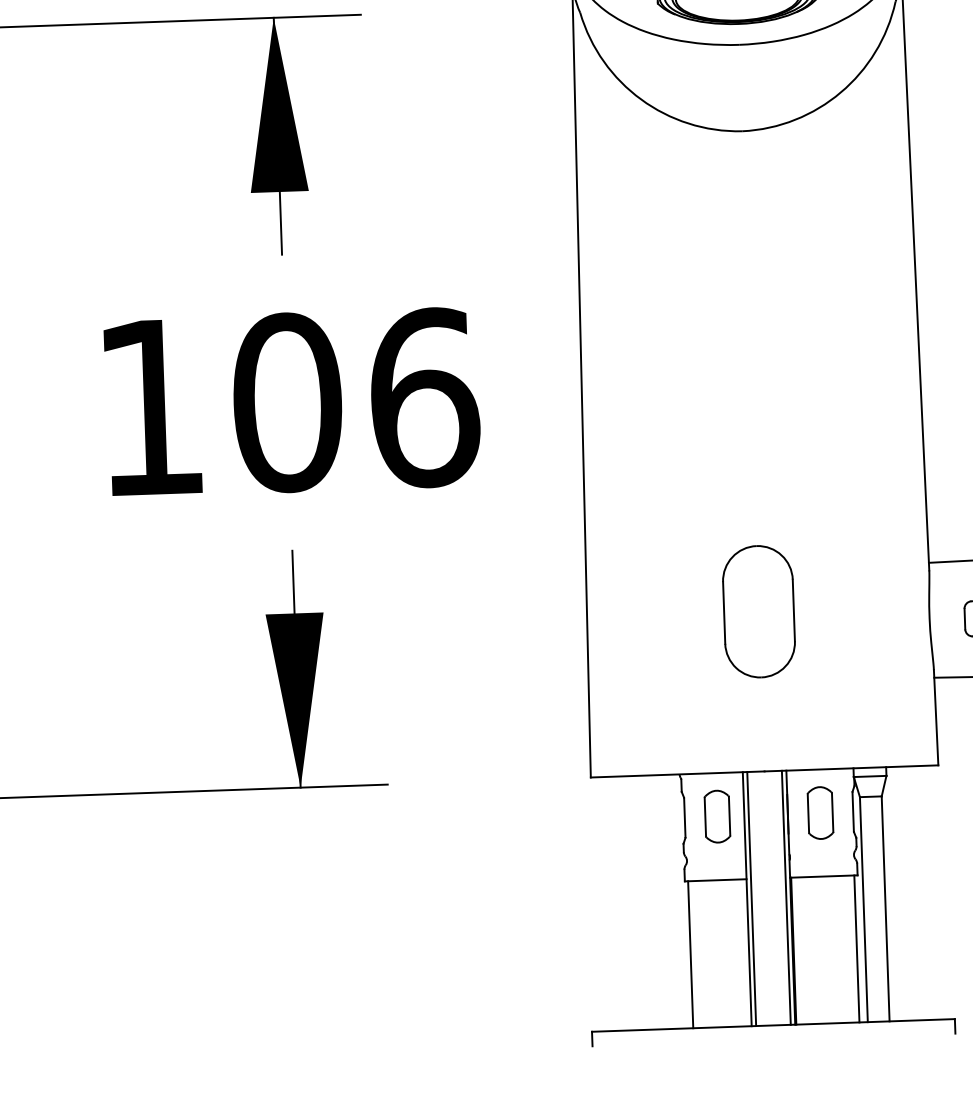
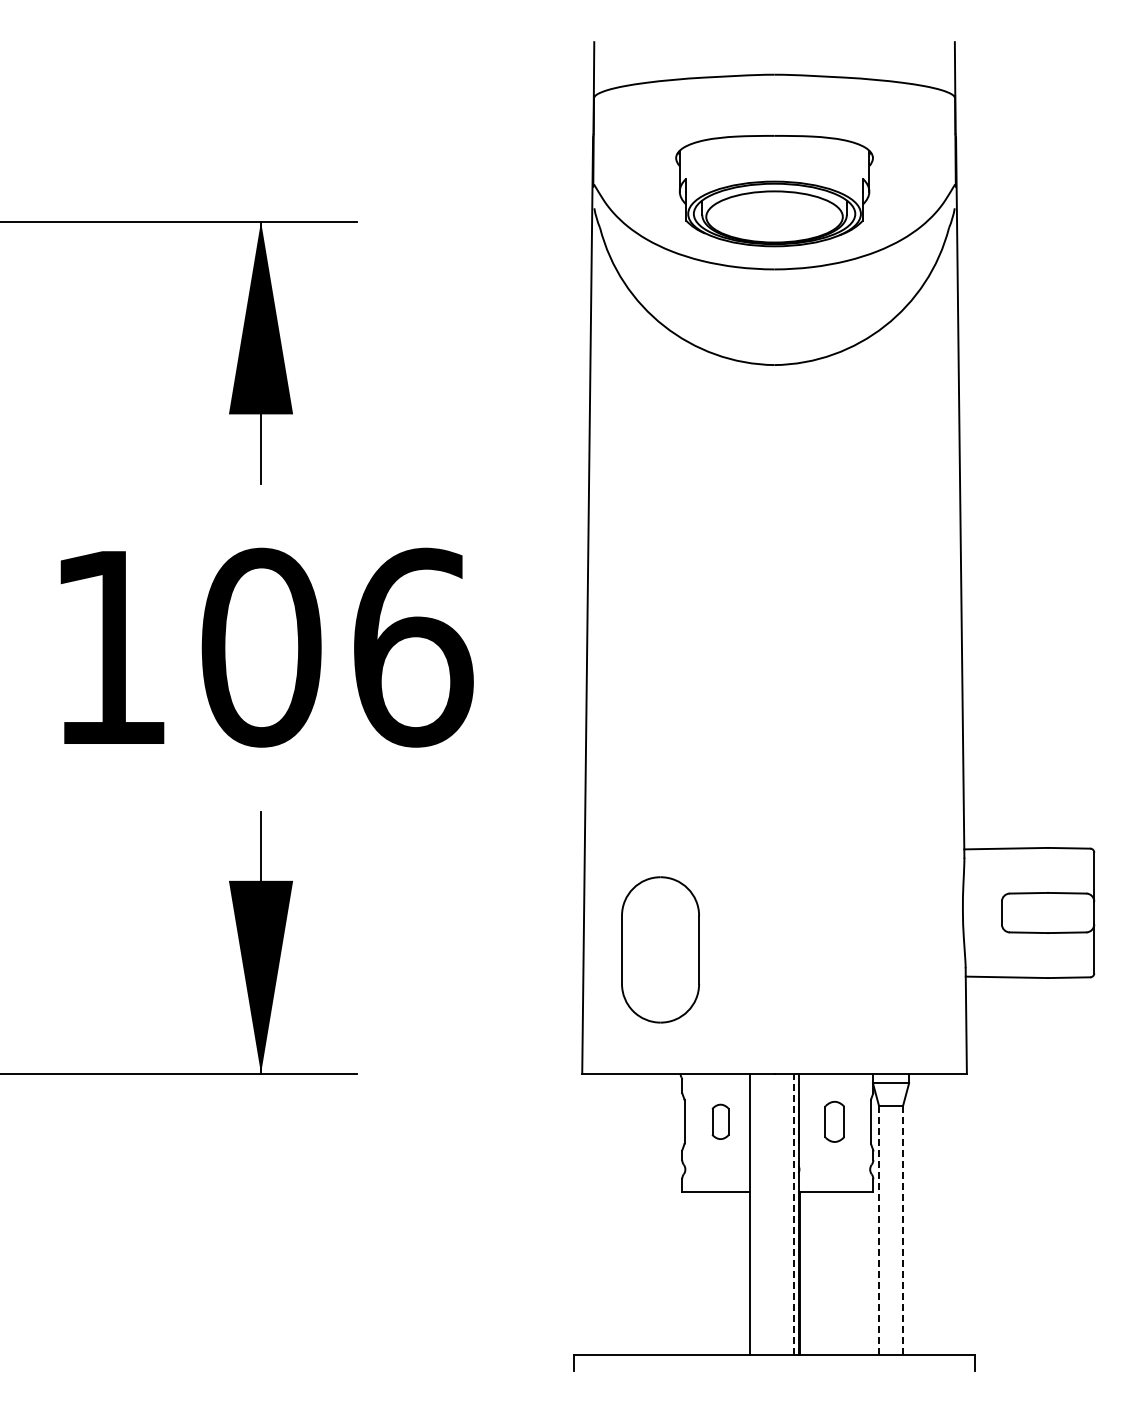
part: (758, 611) -> (660, 949), moved
part: (820, 812) -> (834, 1121), size x0.7
part: (717, 816) -> (720, 1121), size x0.6
line: (751, 898) -> (755, 1213), removed
line: (786, 898) -> (793, 1214), solid -> dashed
line: (863, 909) -> (878, 1230), solid -> dashed
line: (886, 909) -> (903, 1230), solid -> dashed
line: (856, 948) -> (869, 1273), removed
line: (690, 954) -> (685, 1273), removed

